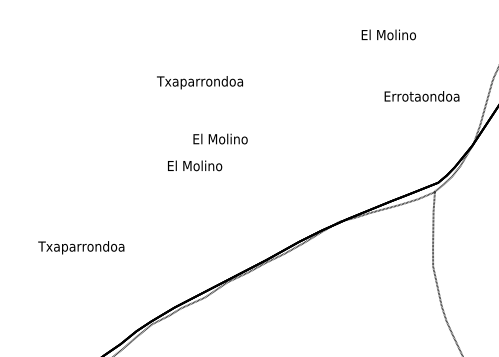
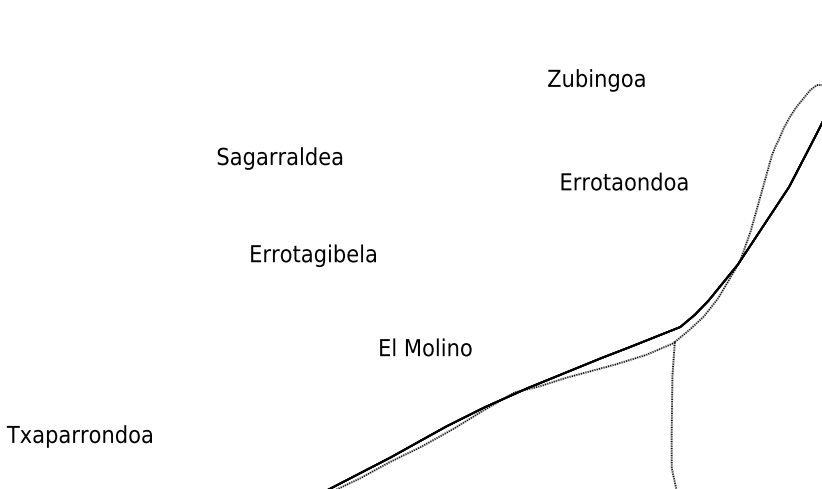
text: (387, 35) -> (594, 79), El Molino -> Zubingoa
text: (200, 82) -> (280, 158), Txaparrondoa -> Sagarraldea
text: (421, 96) -> (623, 181), moved
text: (220, 140) -> (313, 255), El Molino -> Errotagibela
text: (195, 165) -> (426, 346), moved

